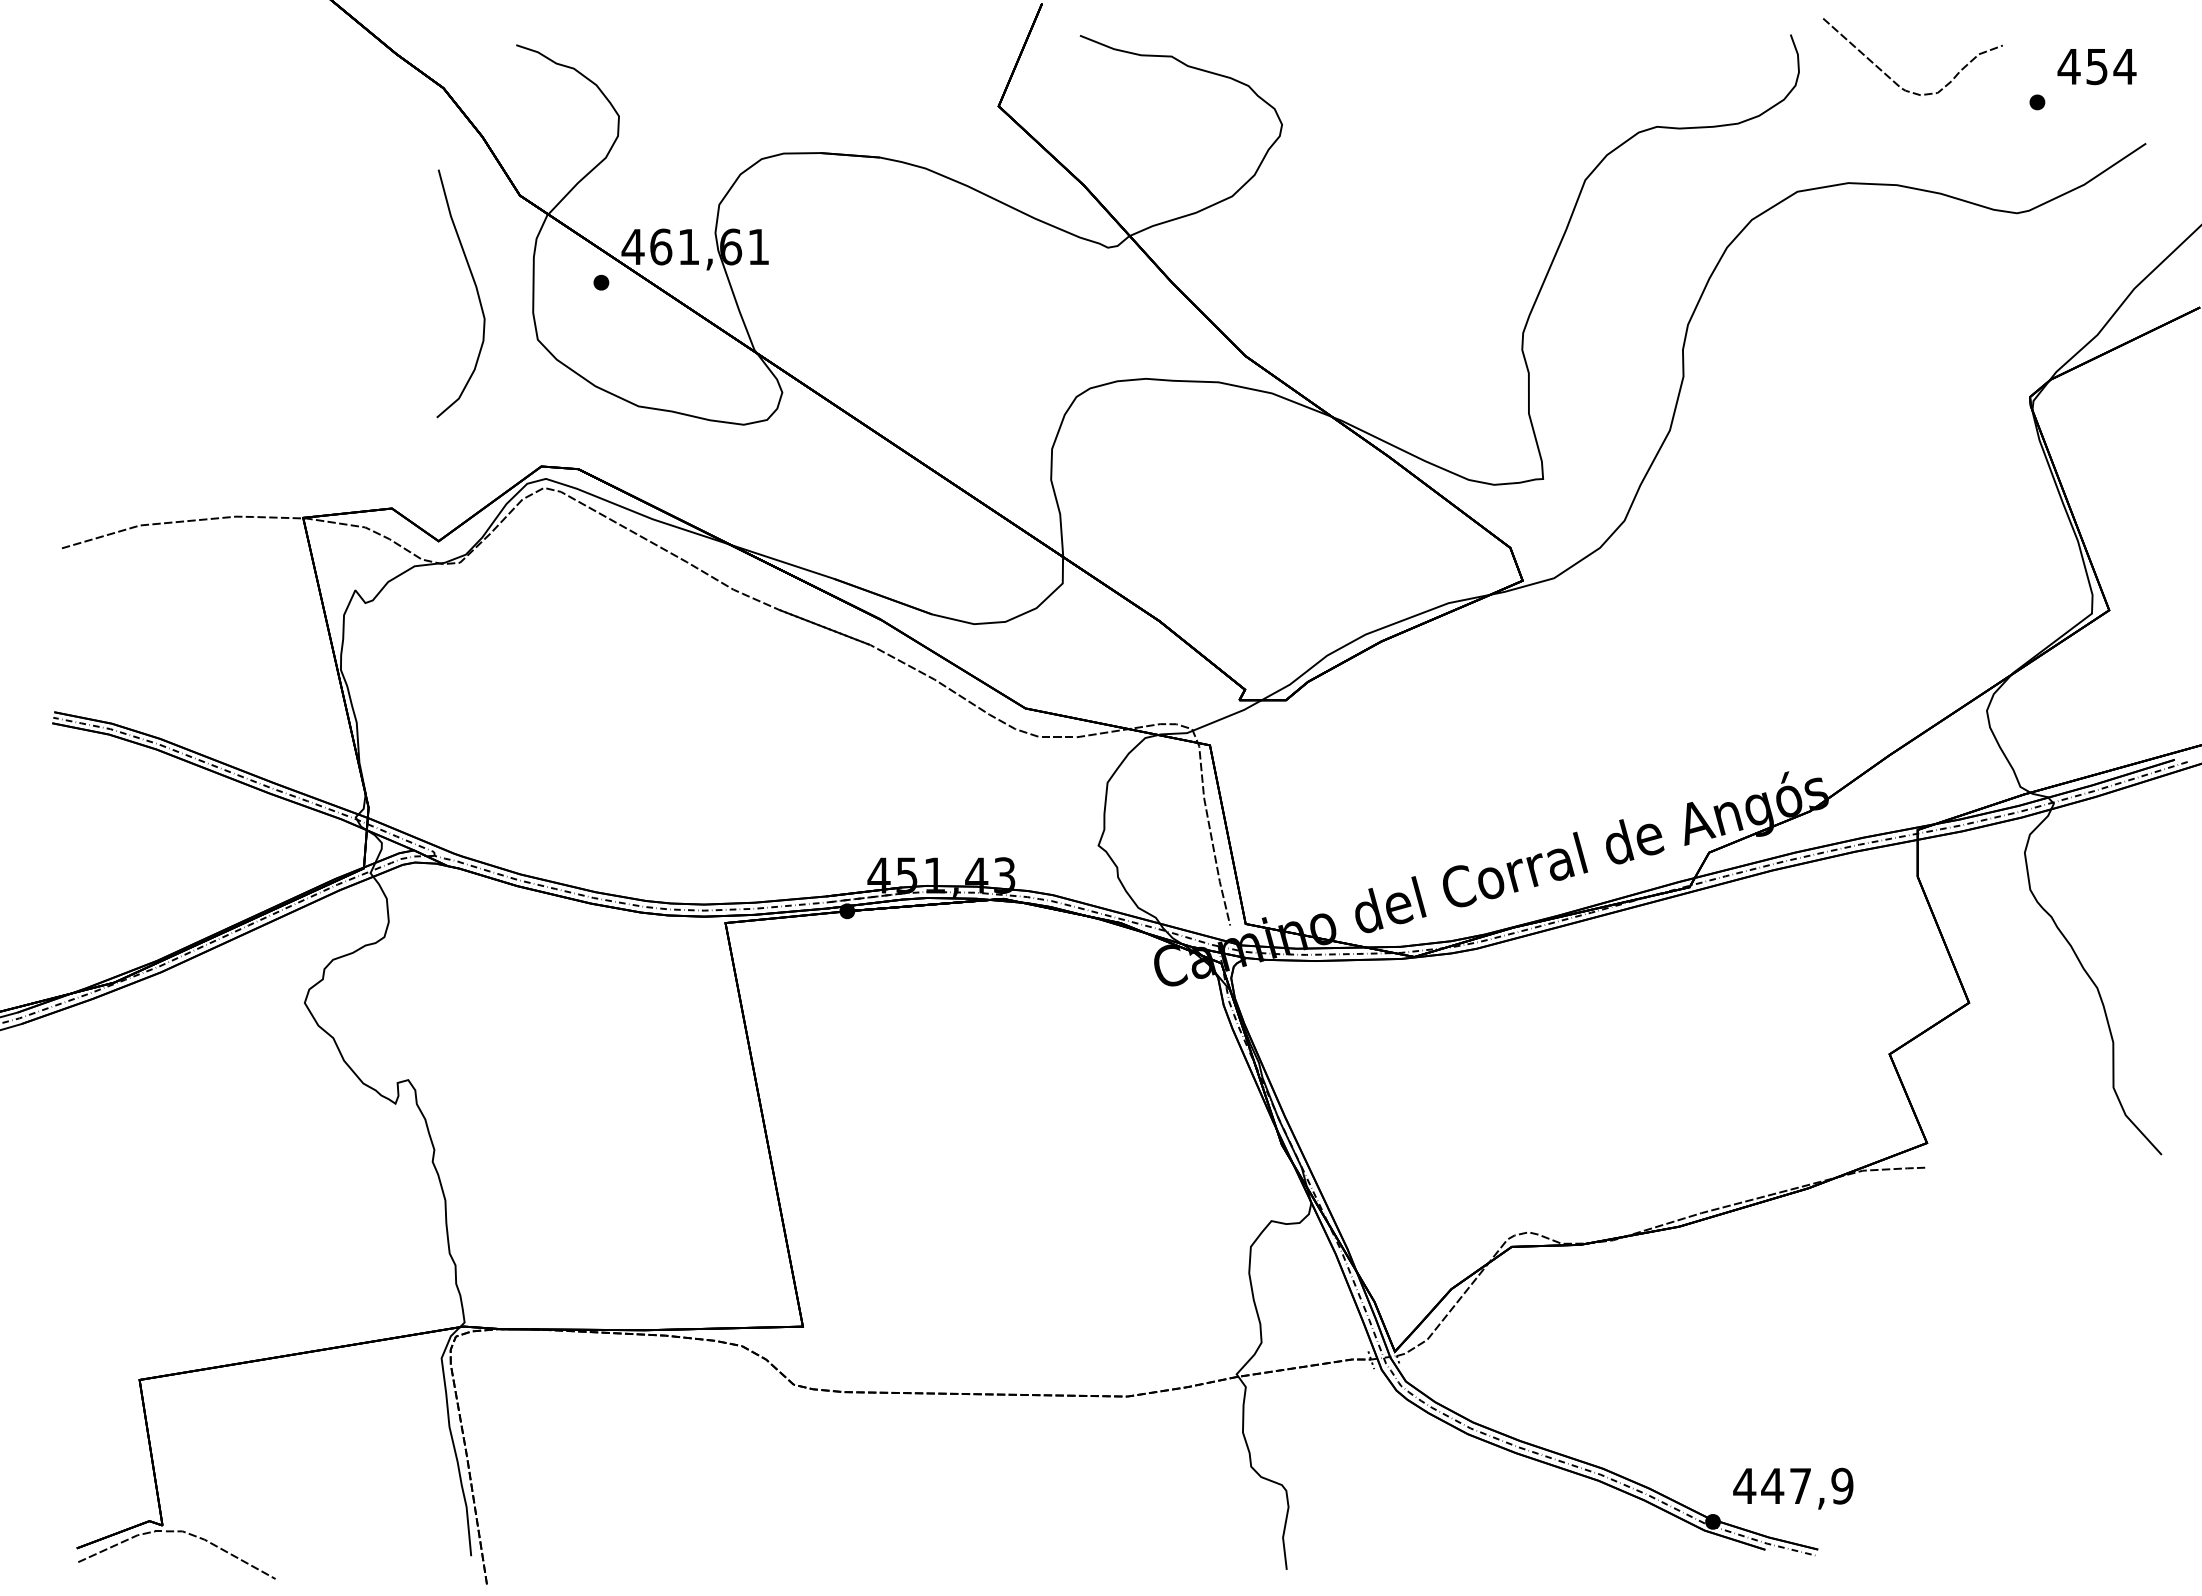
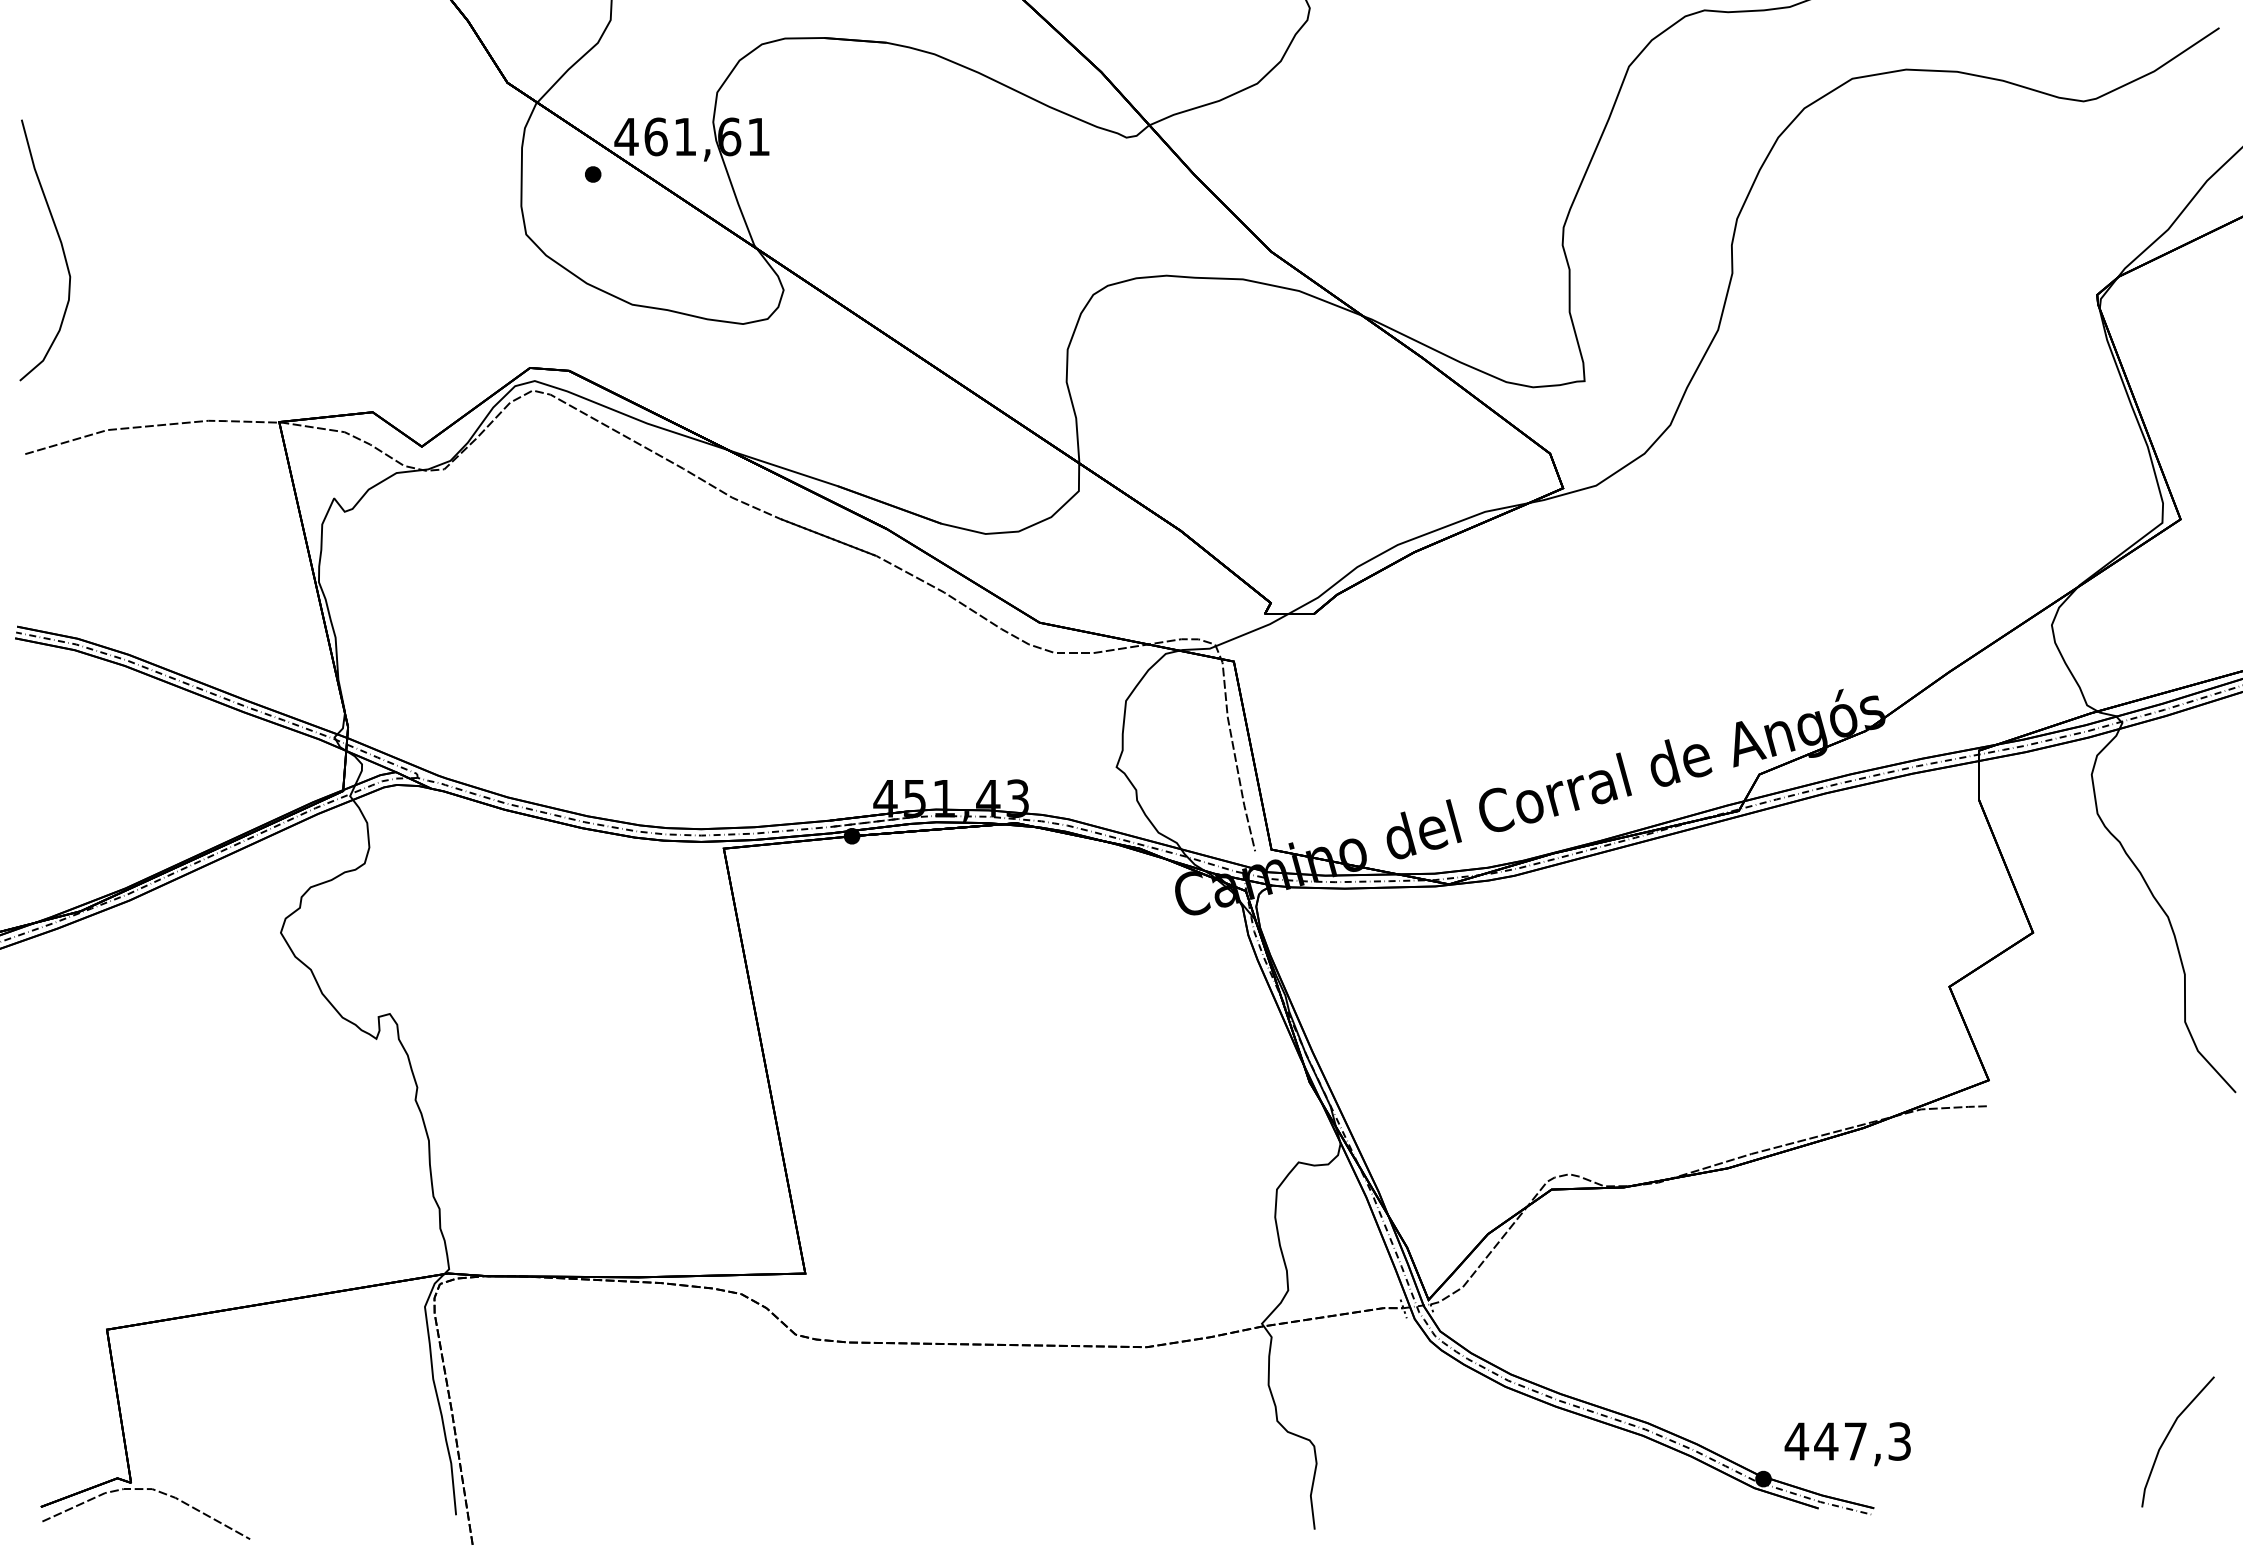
curve: (475, 288) -> (60, 244), moved
line: (2097, 1481) -> (2168, 1436), added
text: (1842, 1485) -> (1899, 1440), 447,9 -> 447,3

